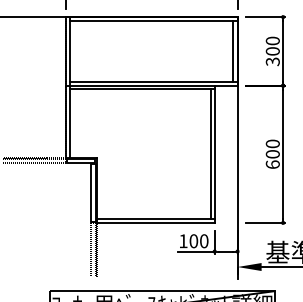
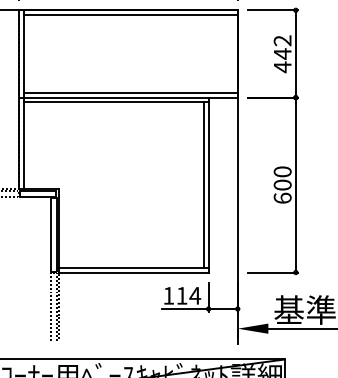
line: (233, 51) -> (232, 54), removed
text: (272, 51) -> (282, 54), 300 -> 442
text: (198, 241) -> (187, 296), 100 -> 114

